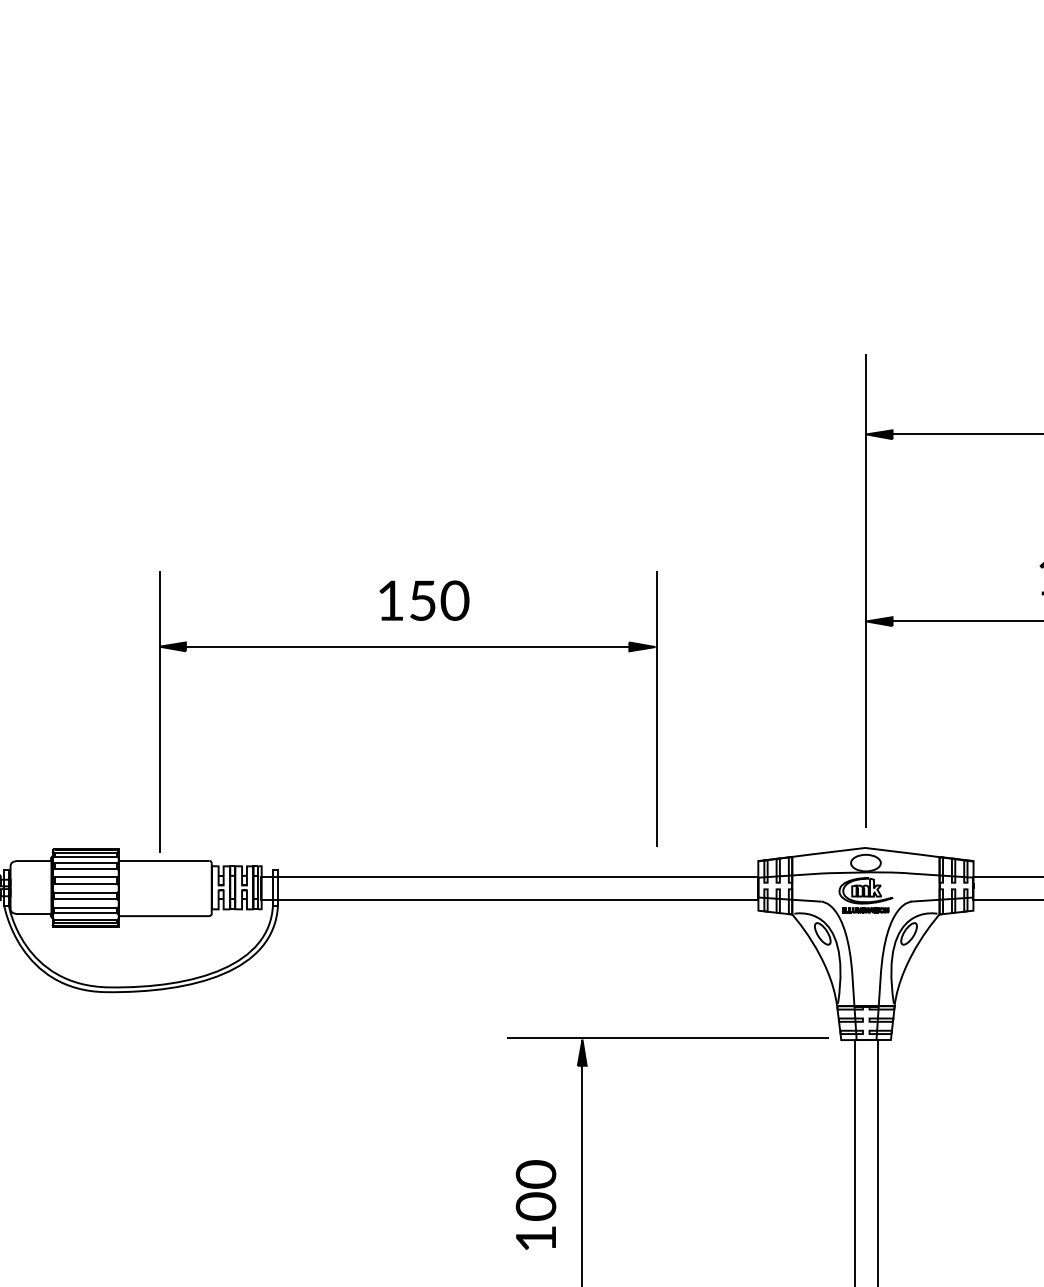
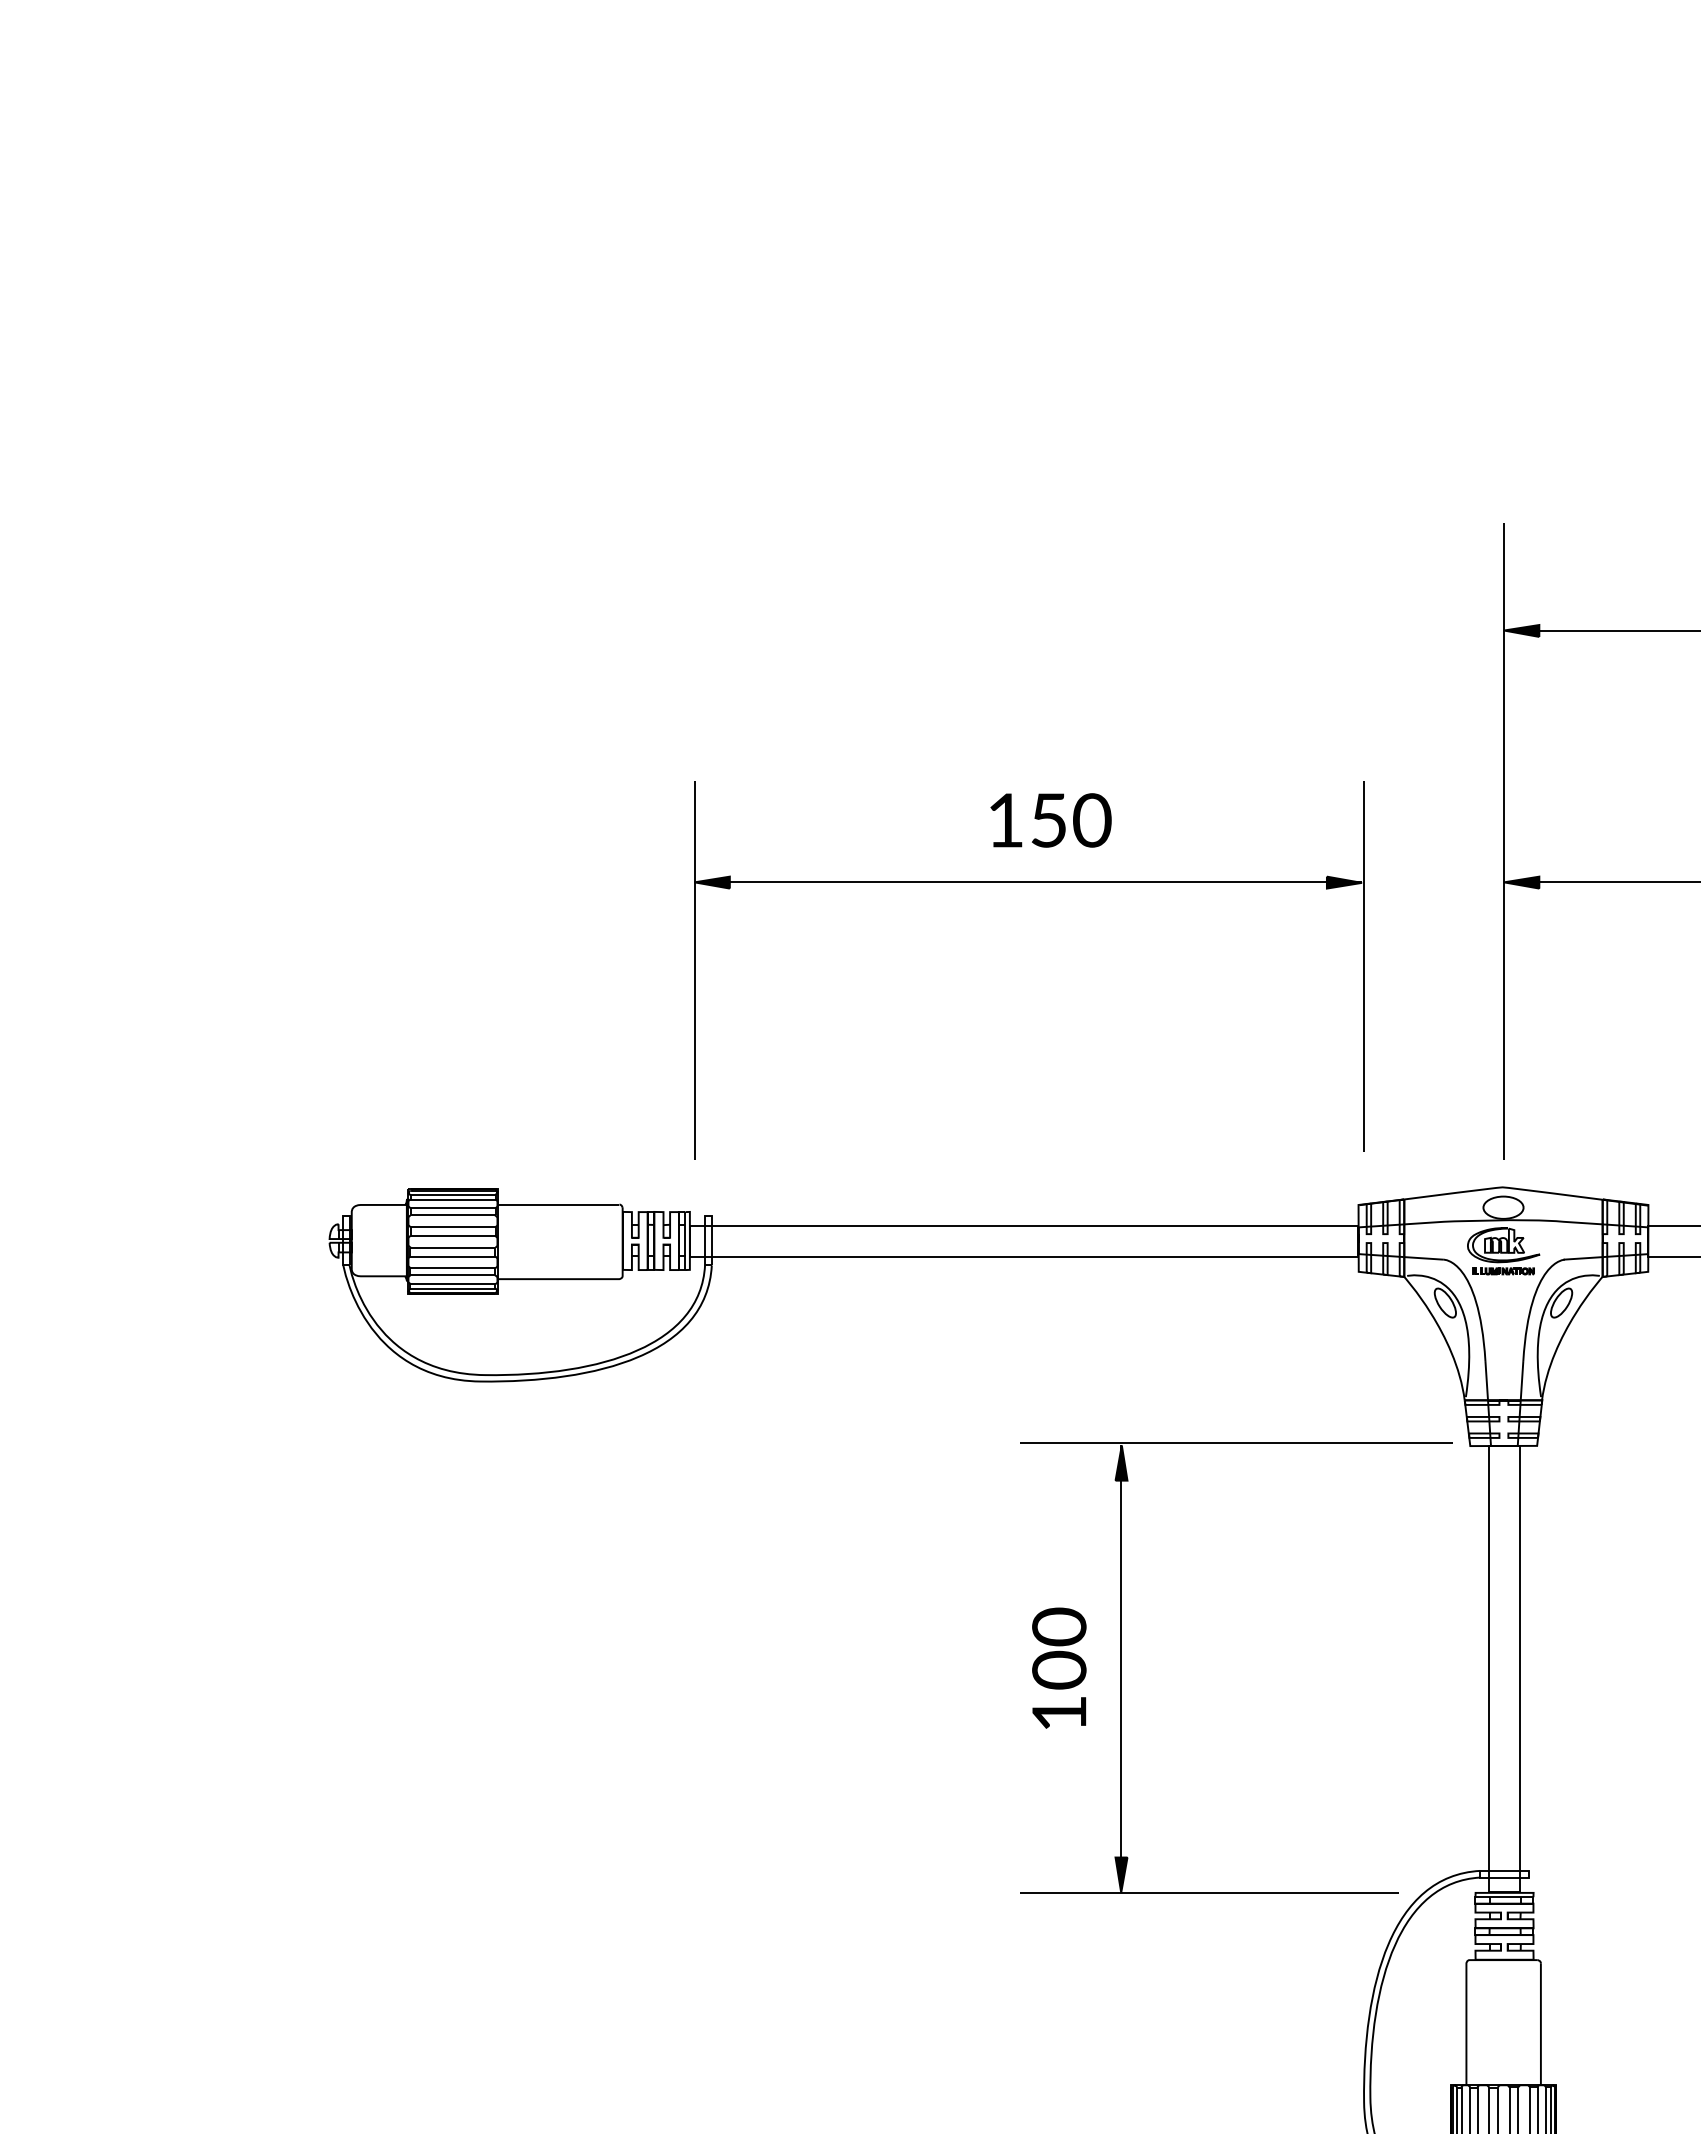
part: (408, 646) -> (1029, 882), moved

